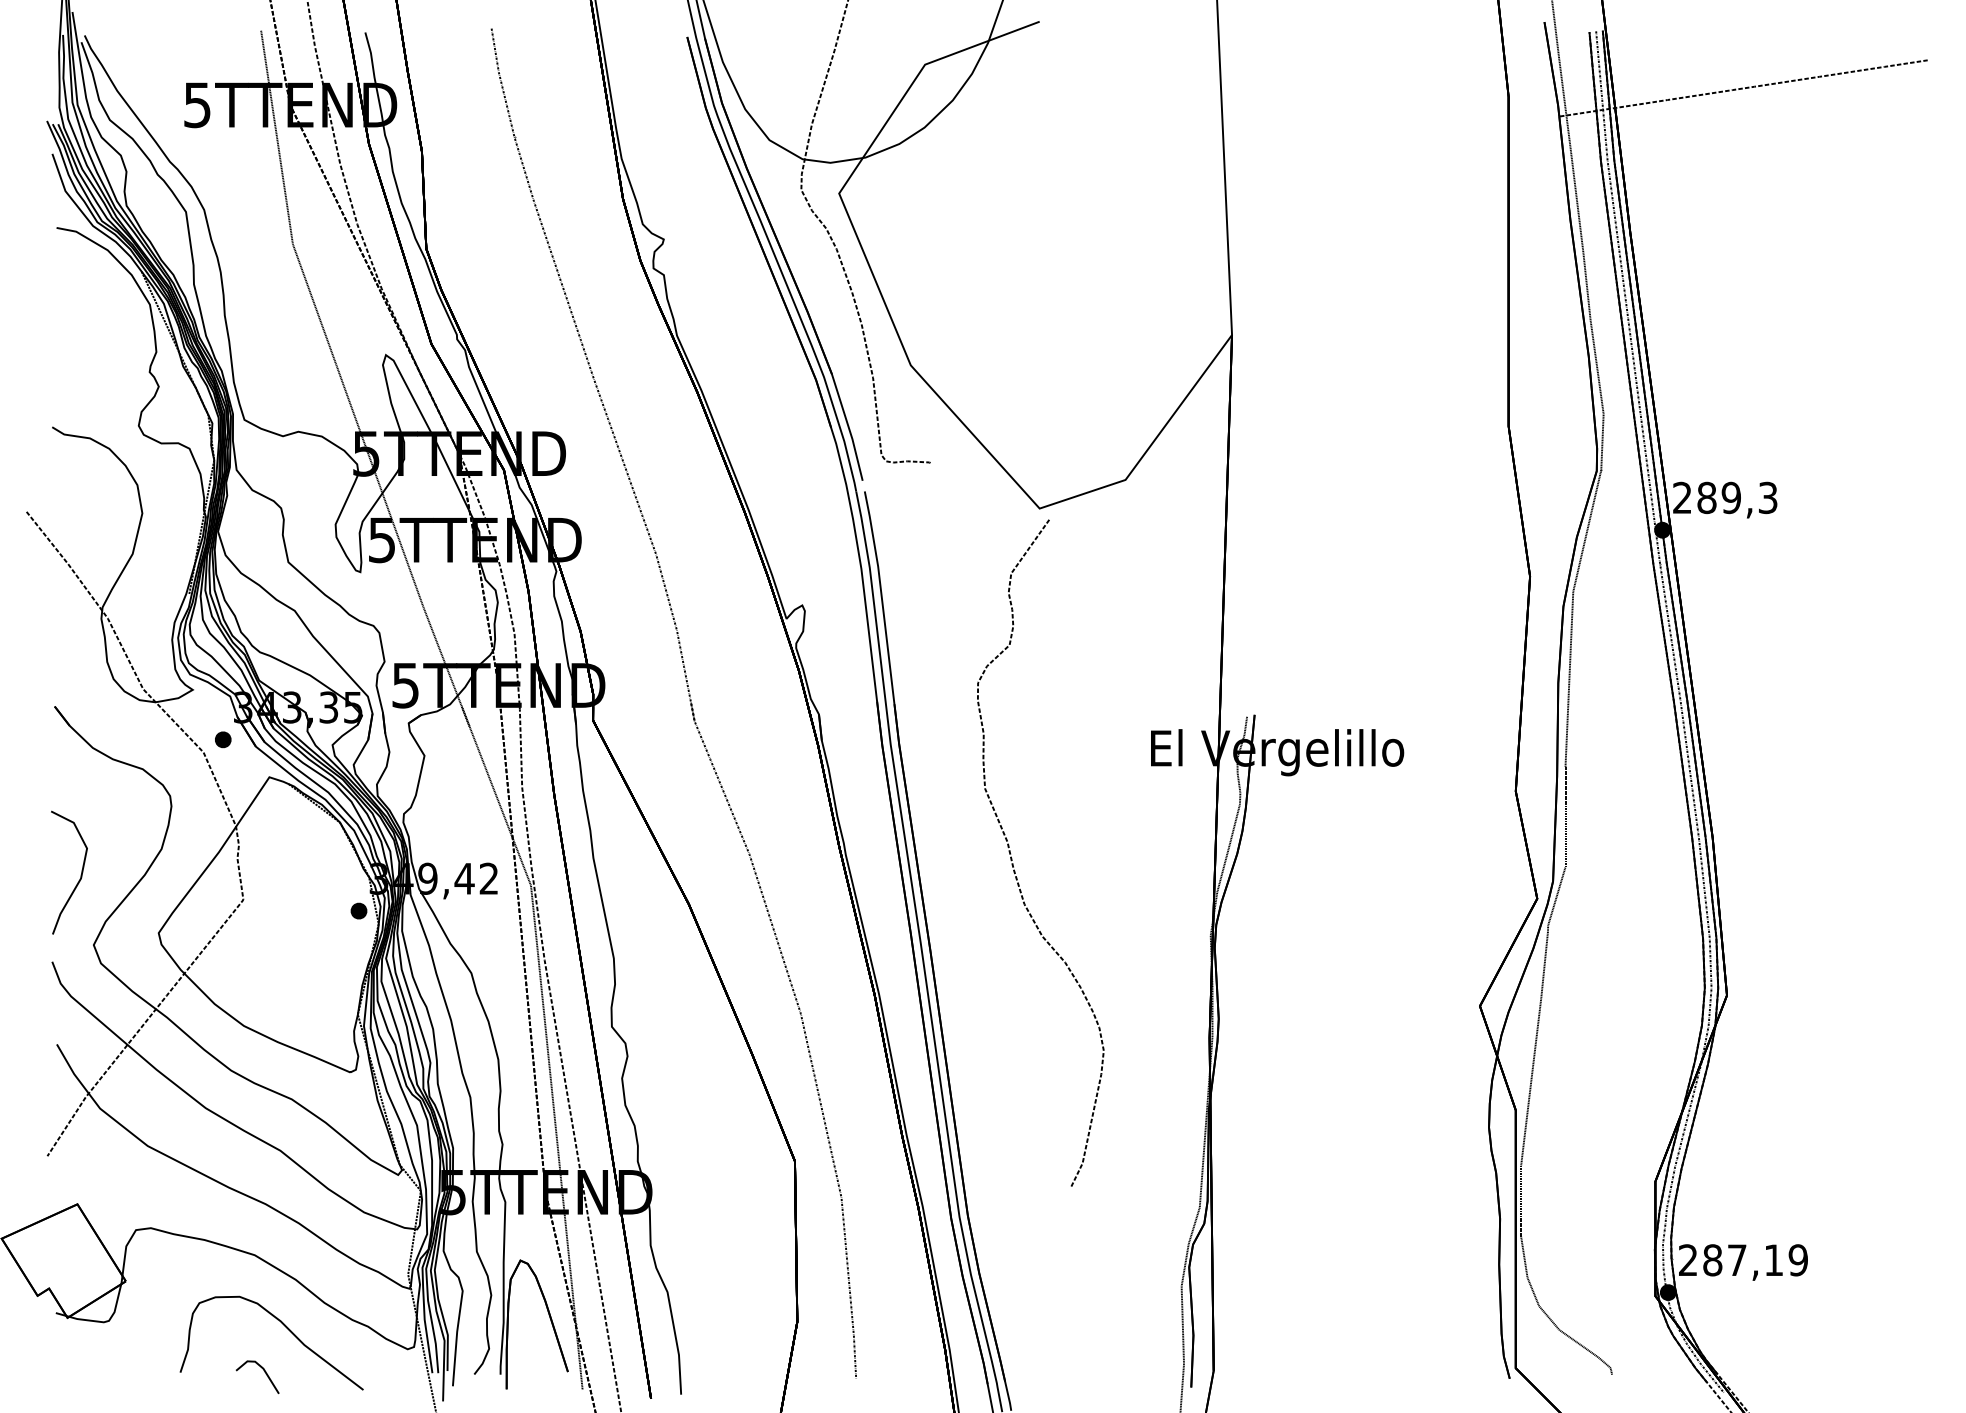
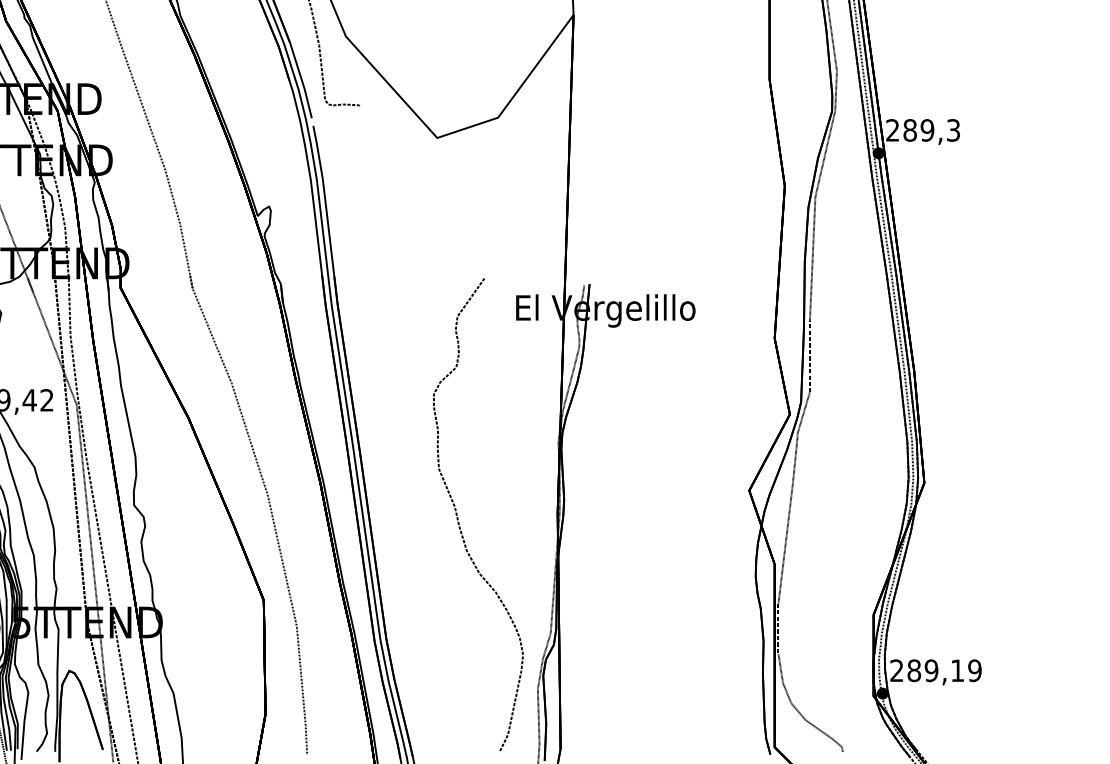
curve: (1012, 858) -> (458, 518), moved
text: (1736, 1260) -> (931, 670), 287,19 -> 289,19

